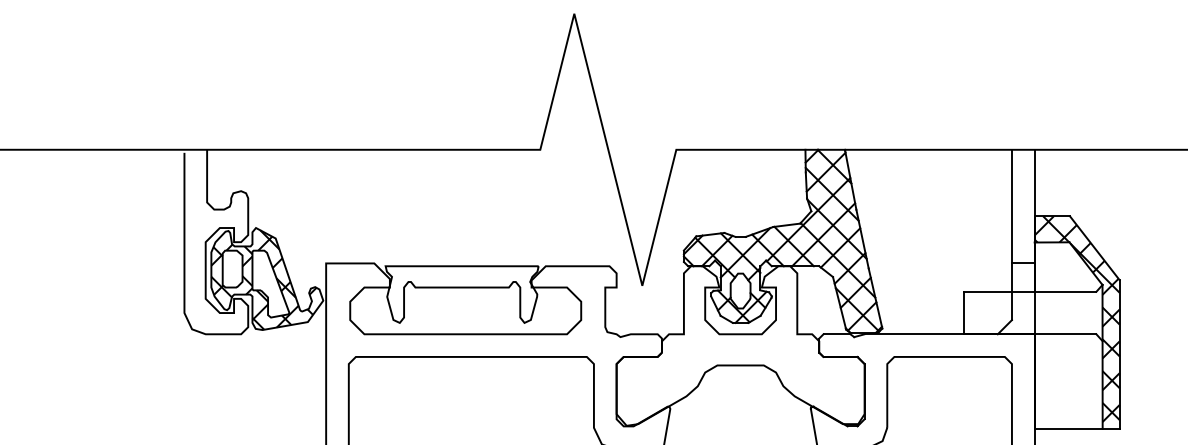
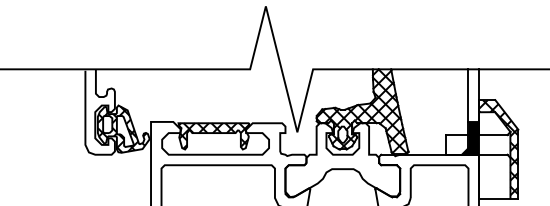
hatch: (463, 292) -> (214, 135), added
fill: (1014, 297) -> (469, 137), added

